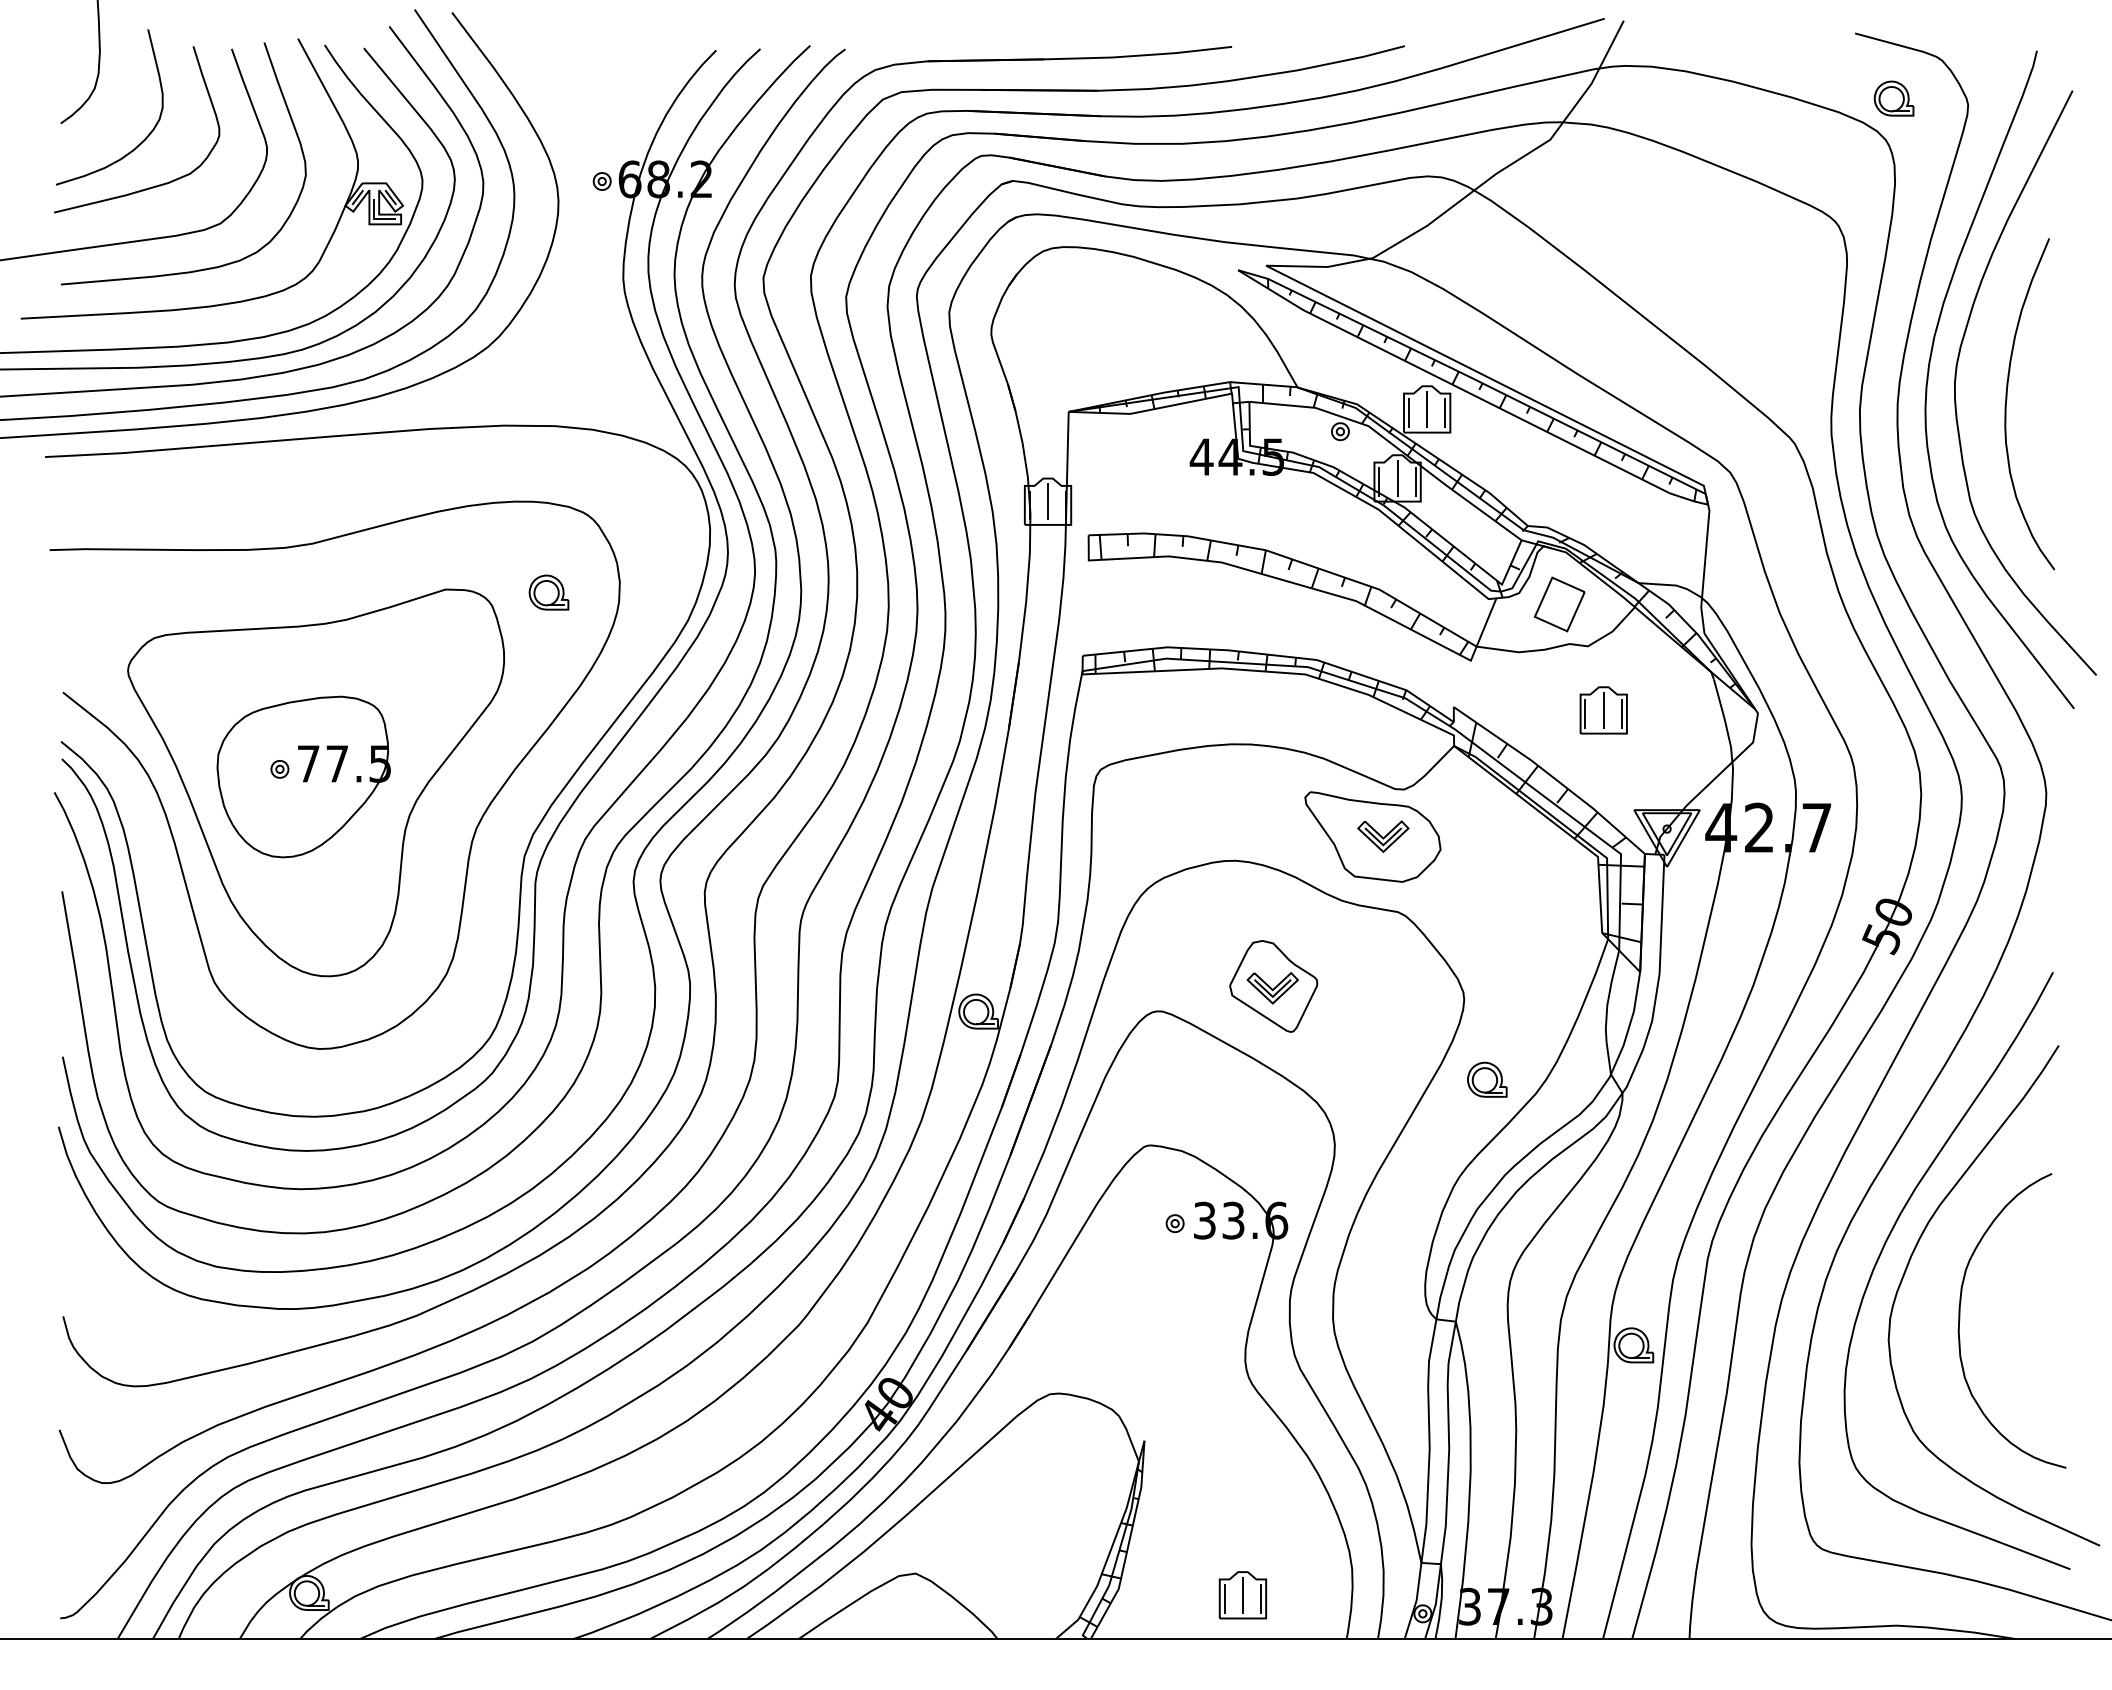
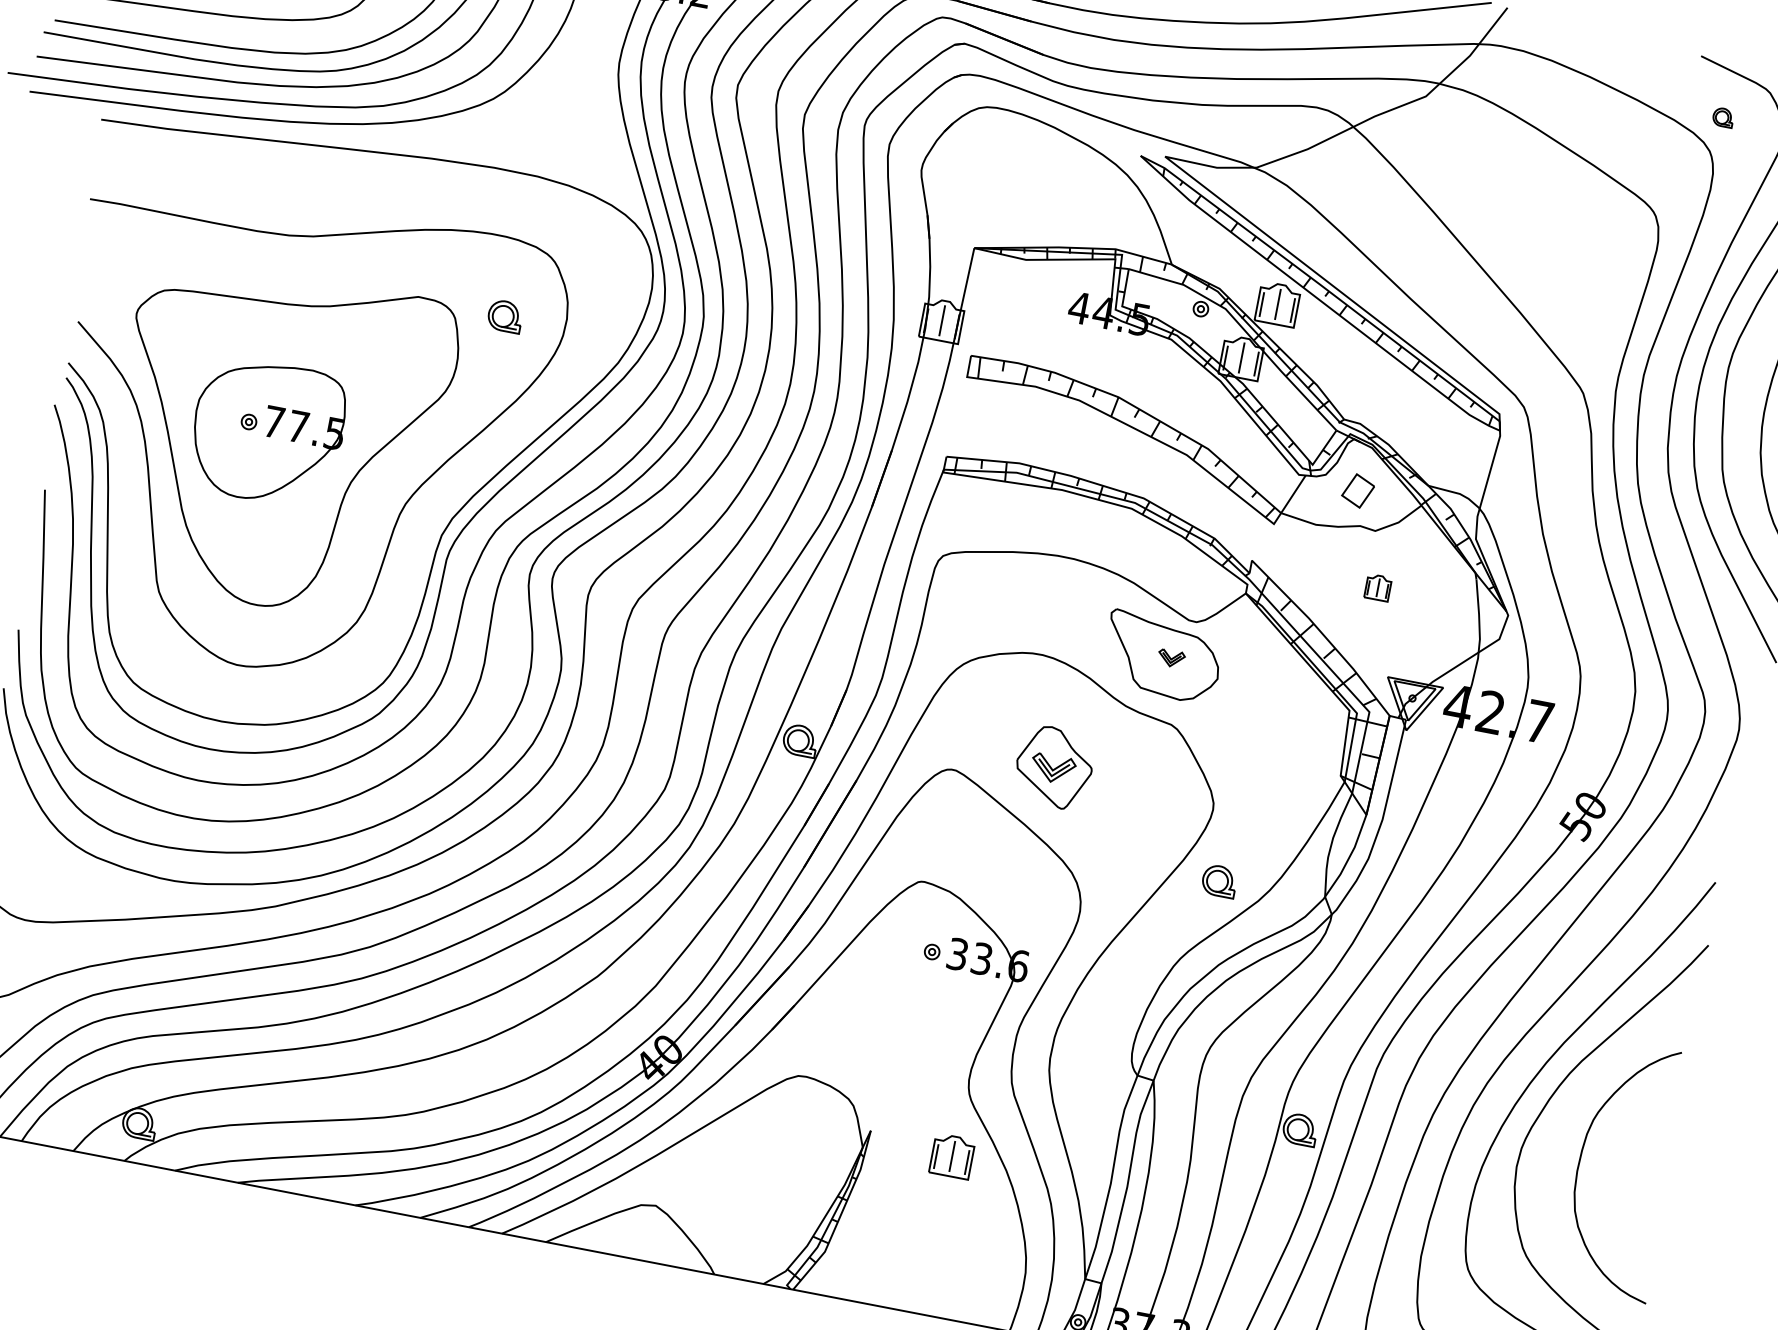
part: (1893, 98) -> (1722, 117), size x0.6
part: (1559, 604) -> (1358, 490), size x0.7
part: (1603, 710) -> (1378, 587), size x0.6
part: (1383, 836) -> (1171, 658), size x0.6
part: (1242, 1595) -> (951, 1156), moved

